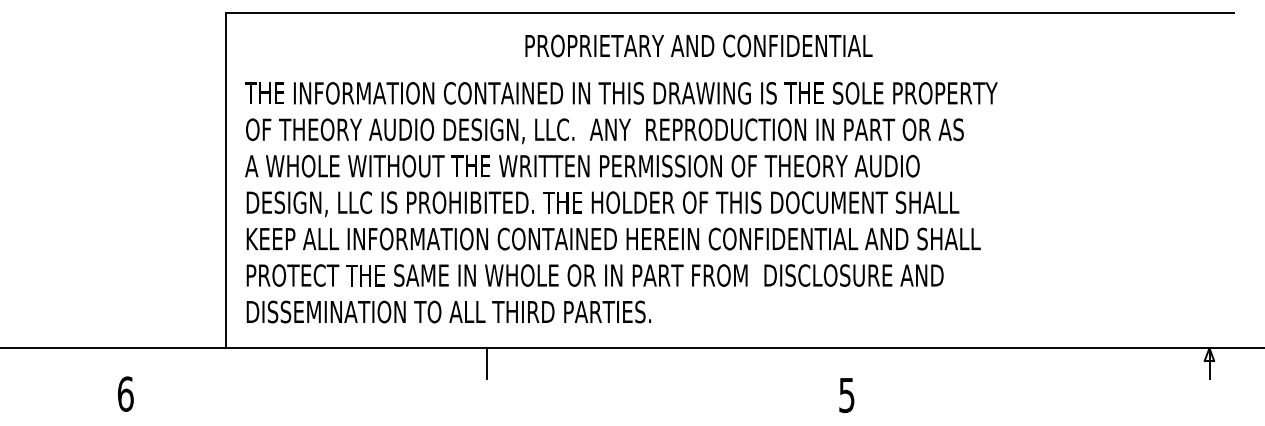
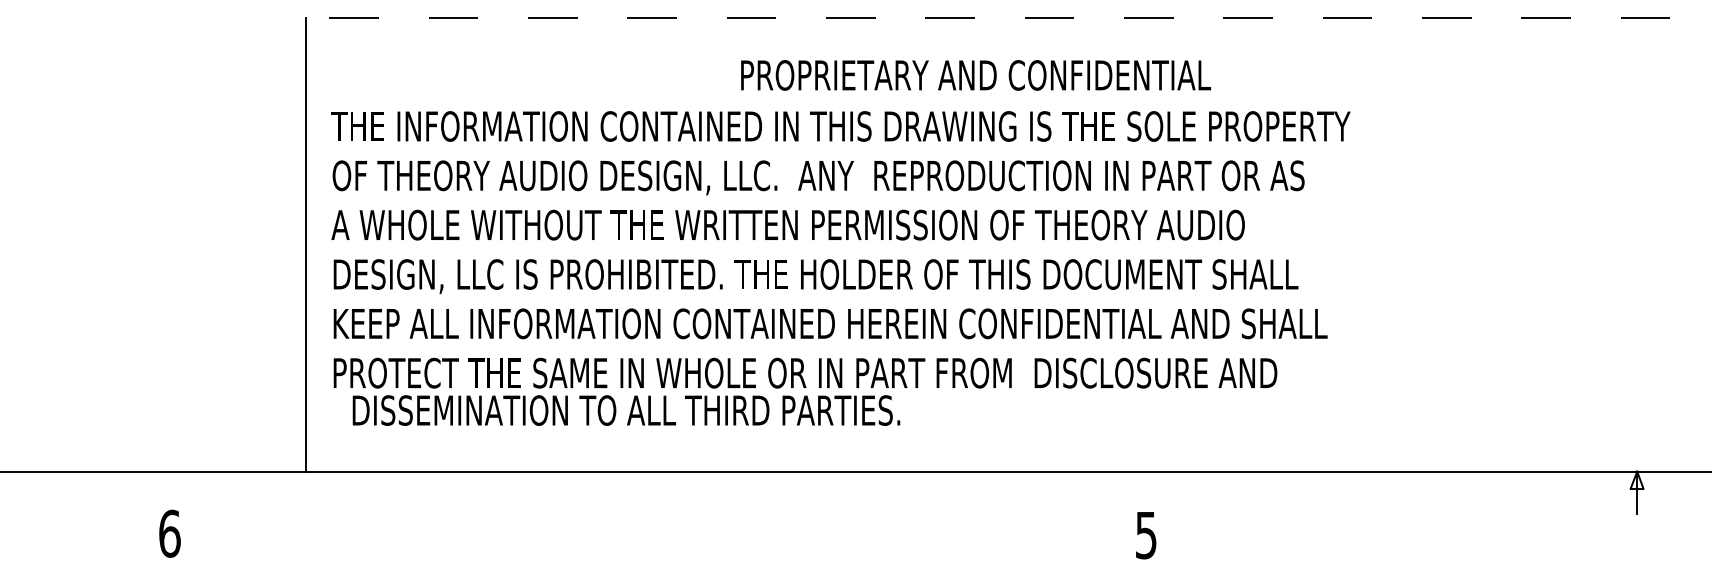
line: (729, 12) -> (987, 17), solid -> dashed
text: (699, 46) -> (976, 75), moved
text: (448, 311) -> (626, 410), moved
line: (487, 363) -> (659, 492), removed

